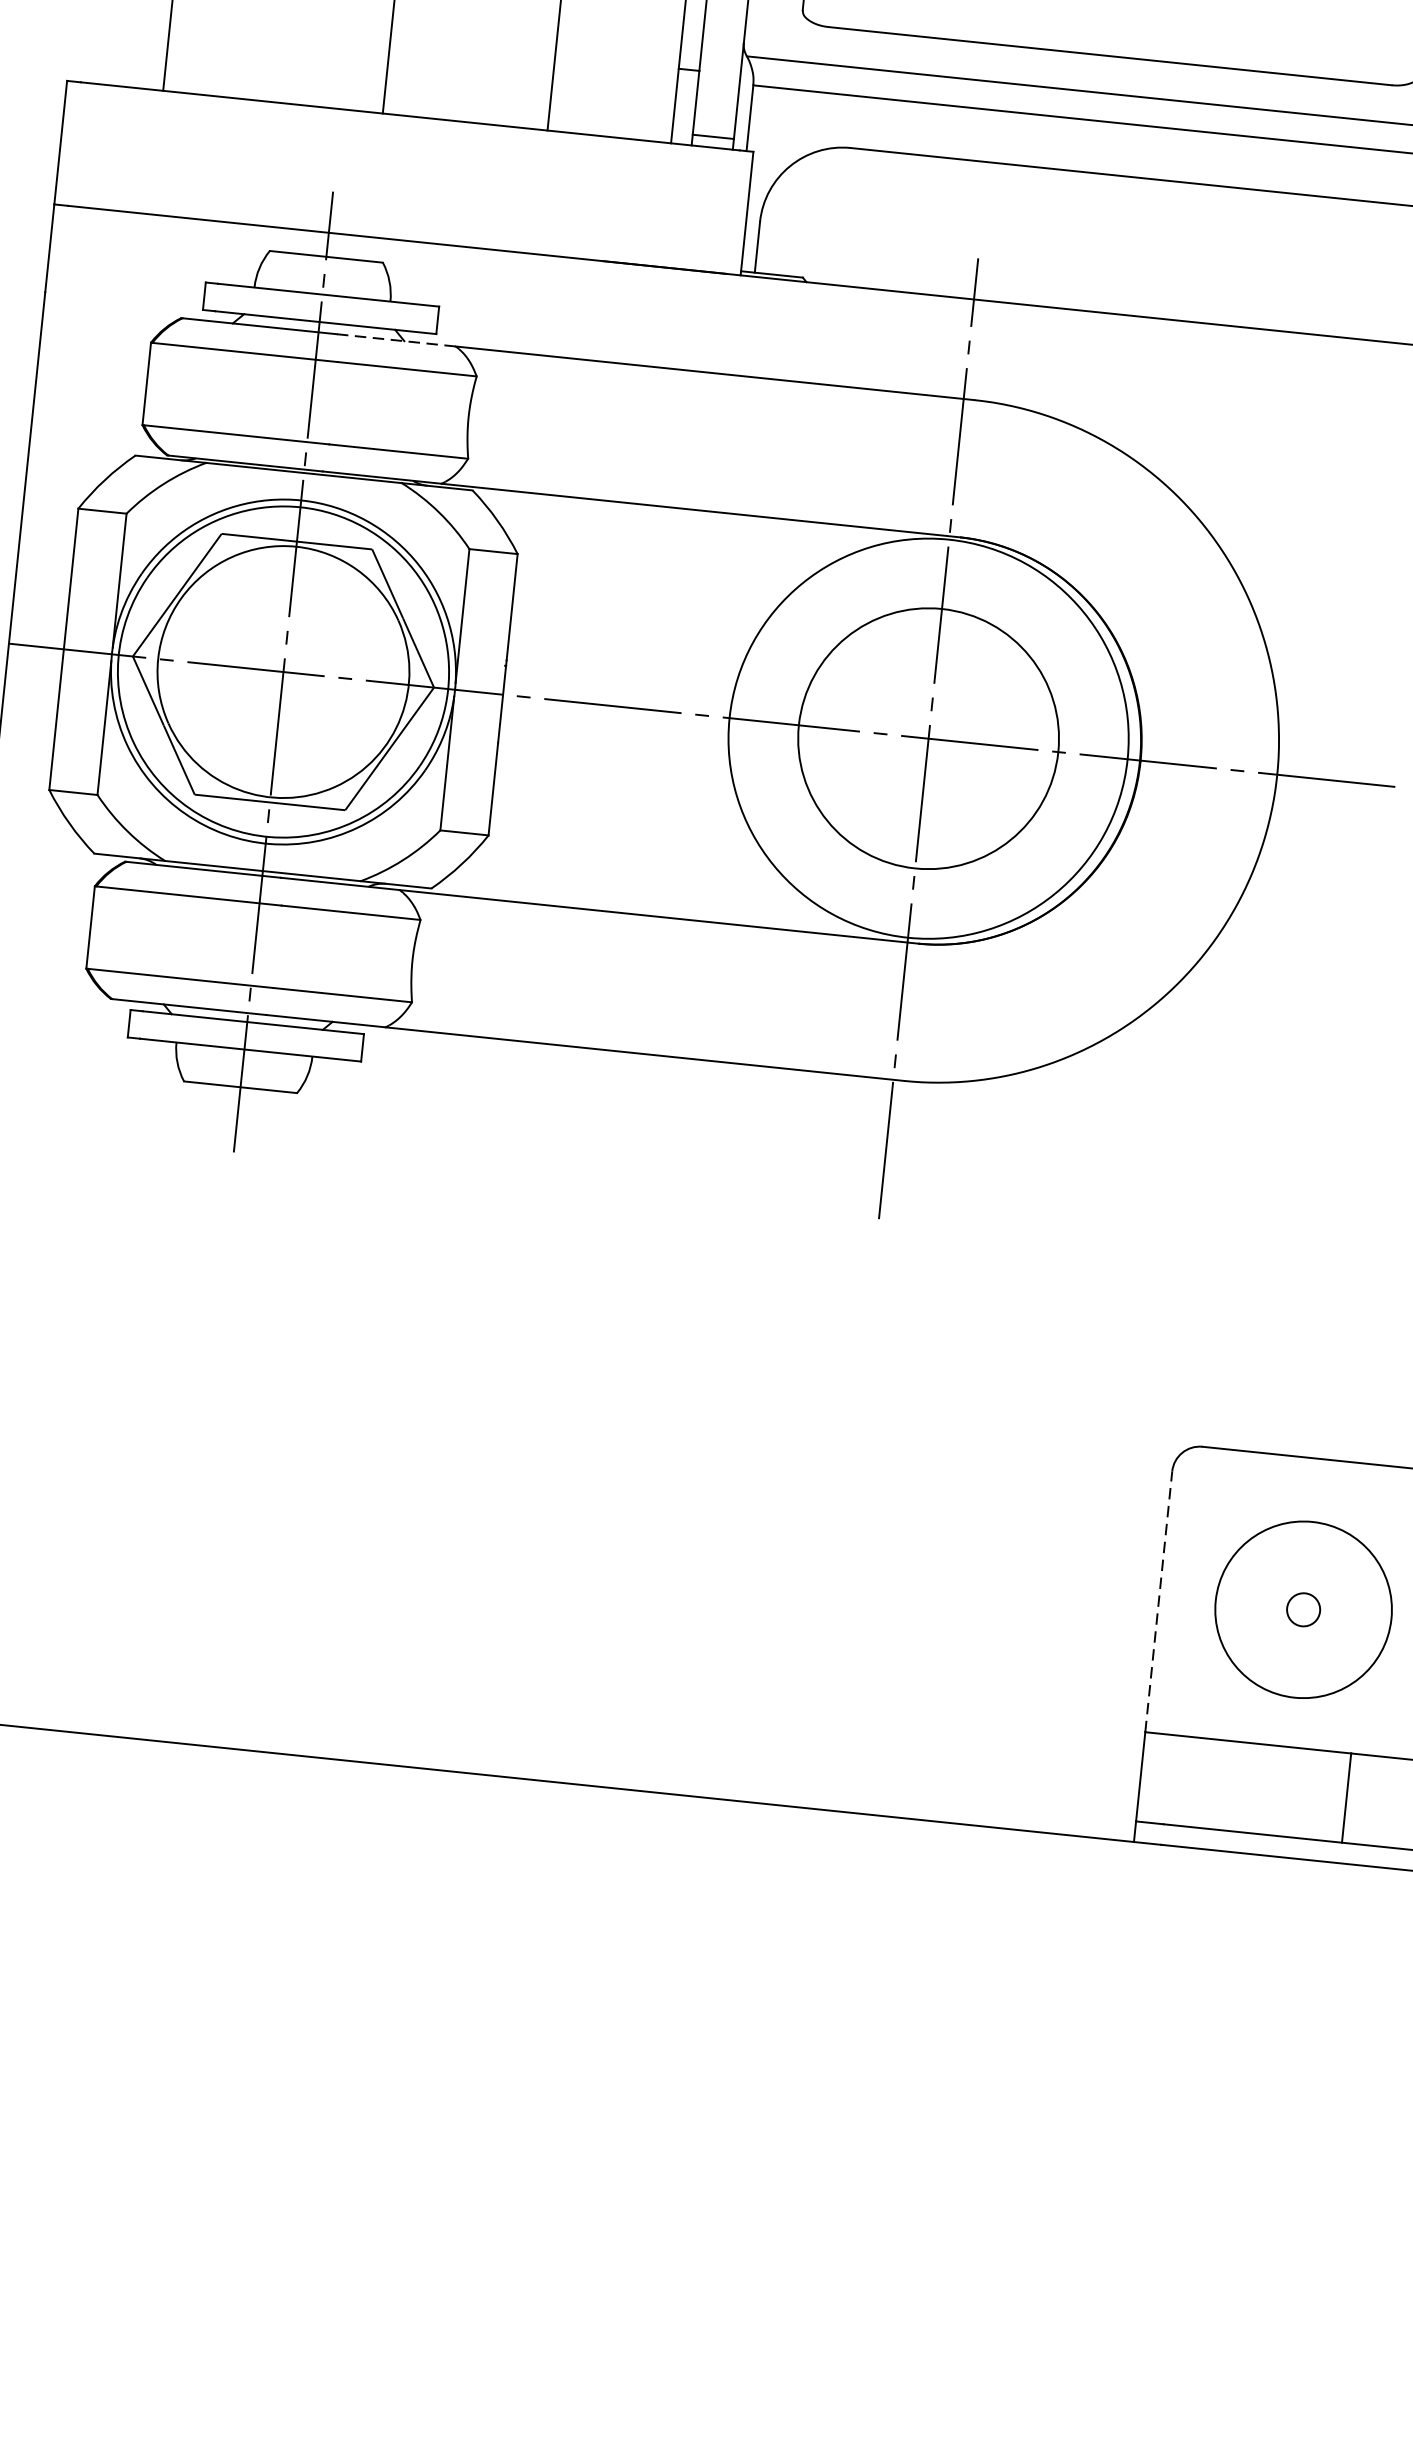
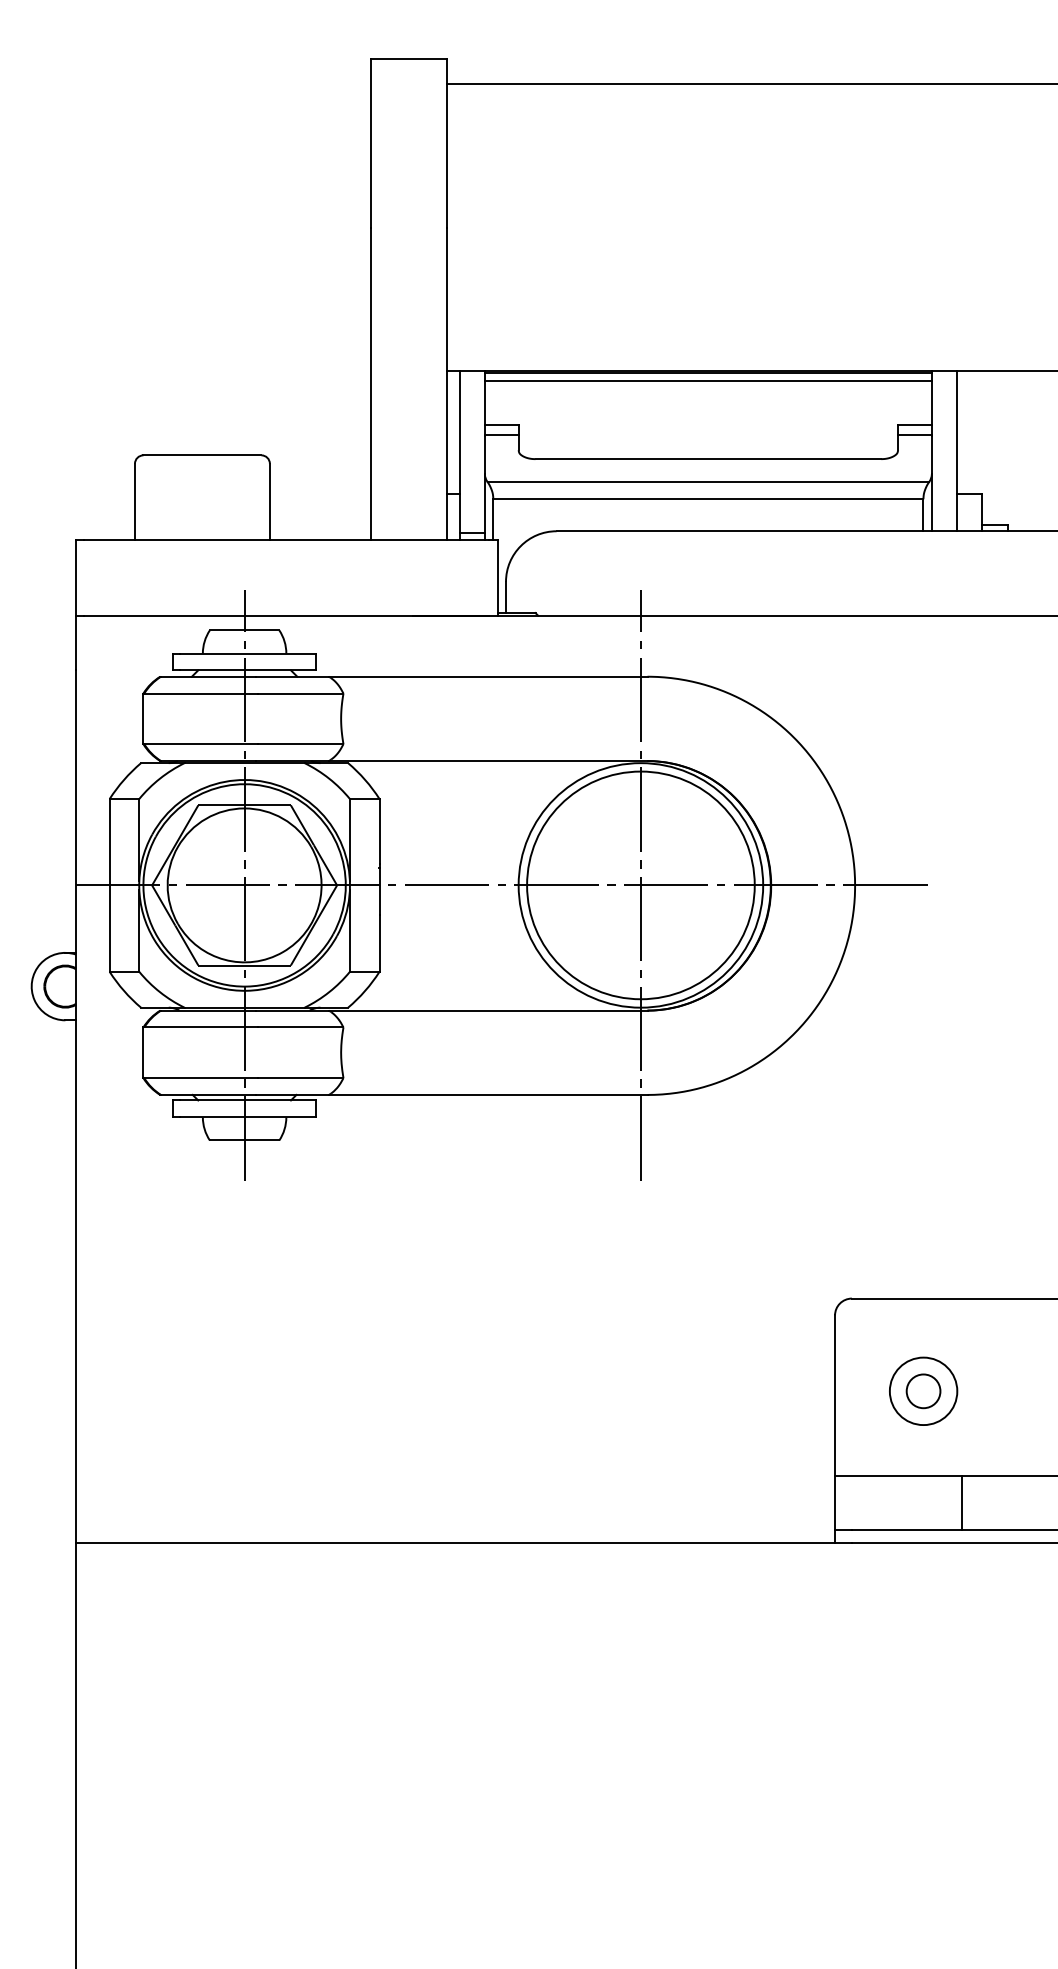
line: (396, 340) -> (292, 676), dashed -> solid
circle: (927, 738) -> (640, 885), size x1.43
line: (1159, 1601) -> (835, 1395), dashed -> solid
circle: (1303, 1610) -> (923, 1391), size x0.62
circle: (1303, 1610) -> (923, 1391), size x1.67

